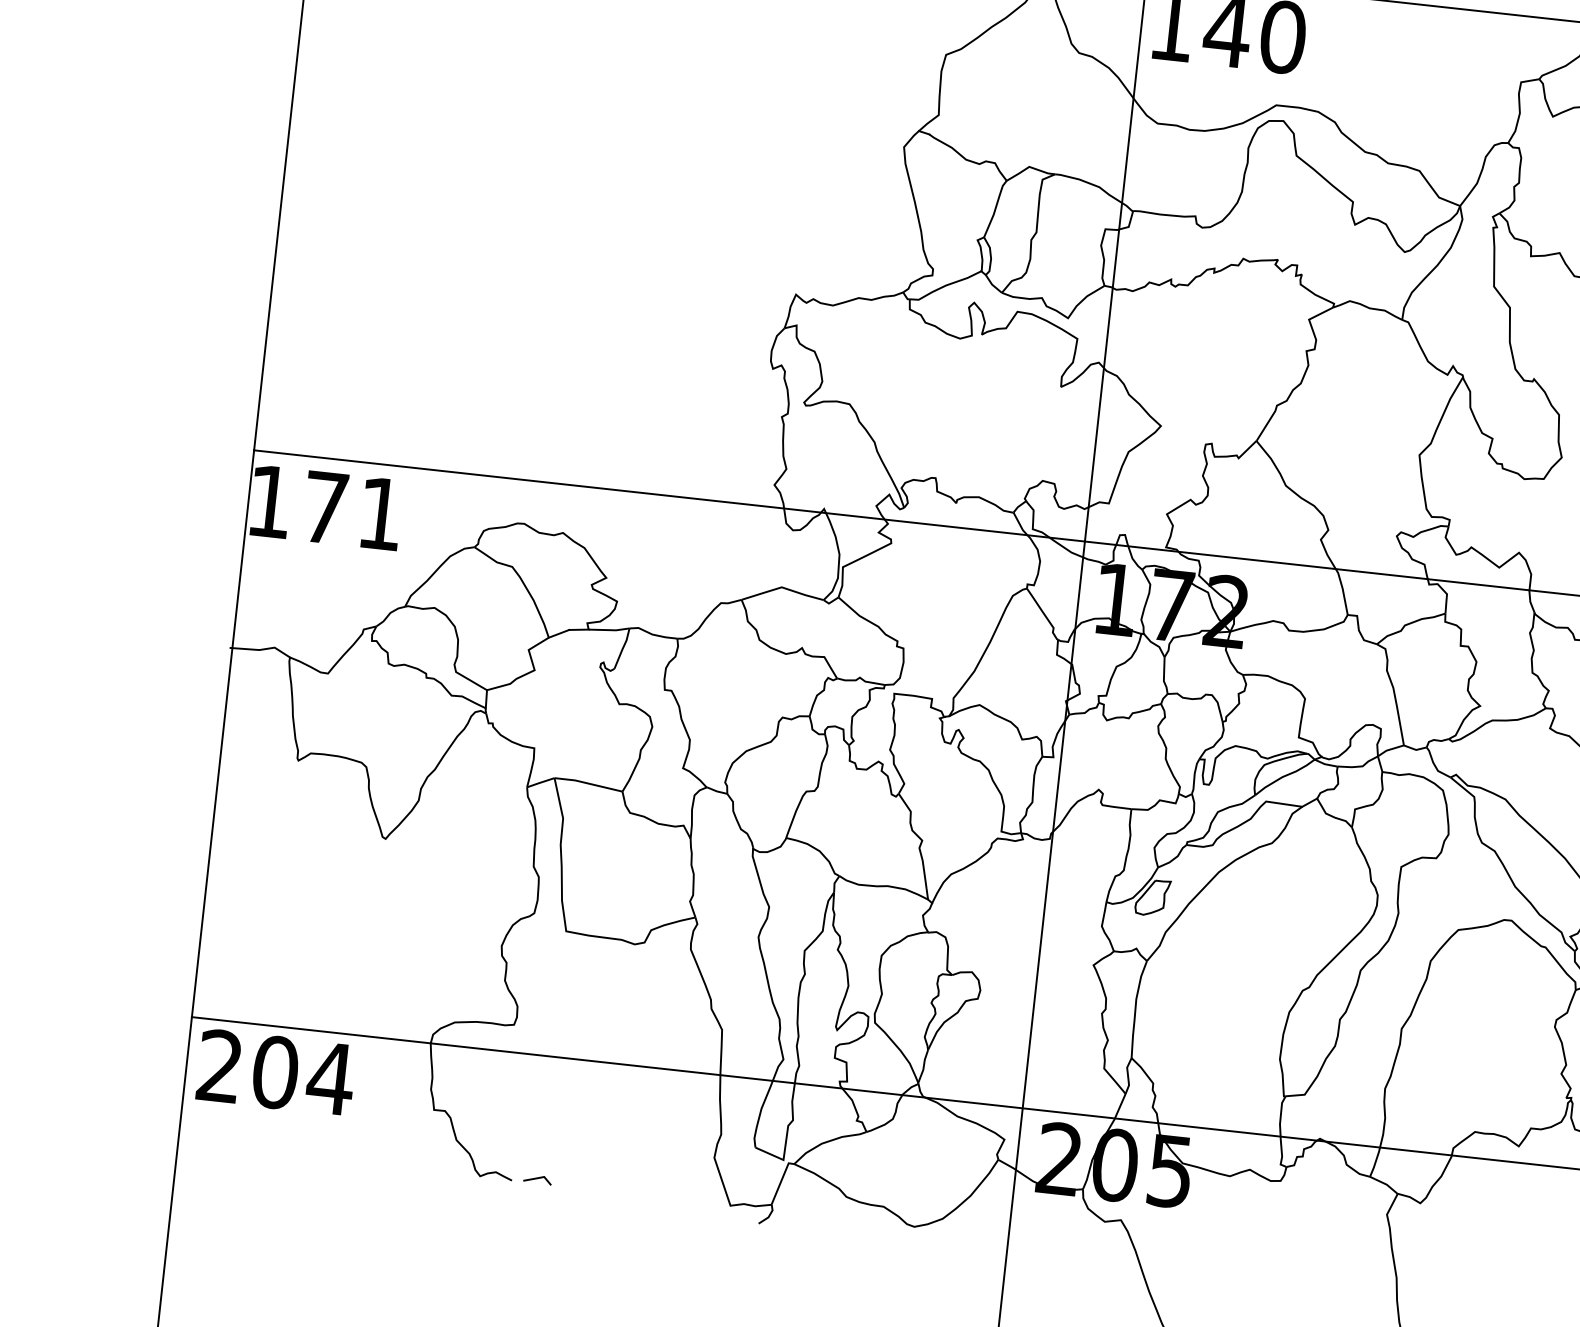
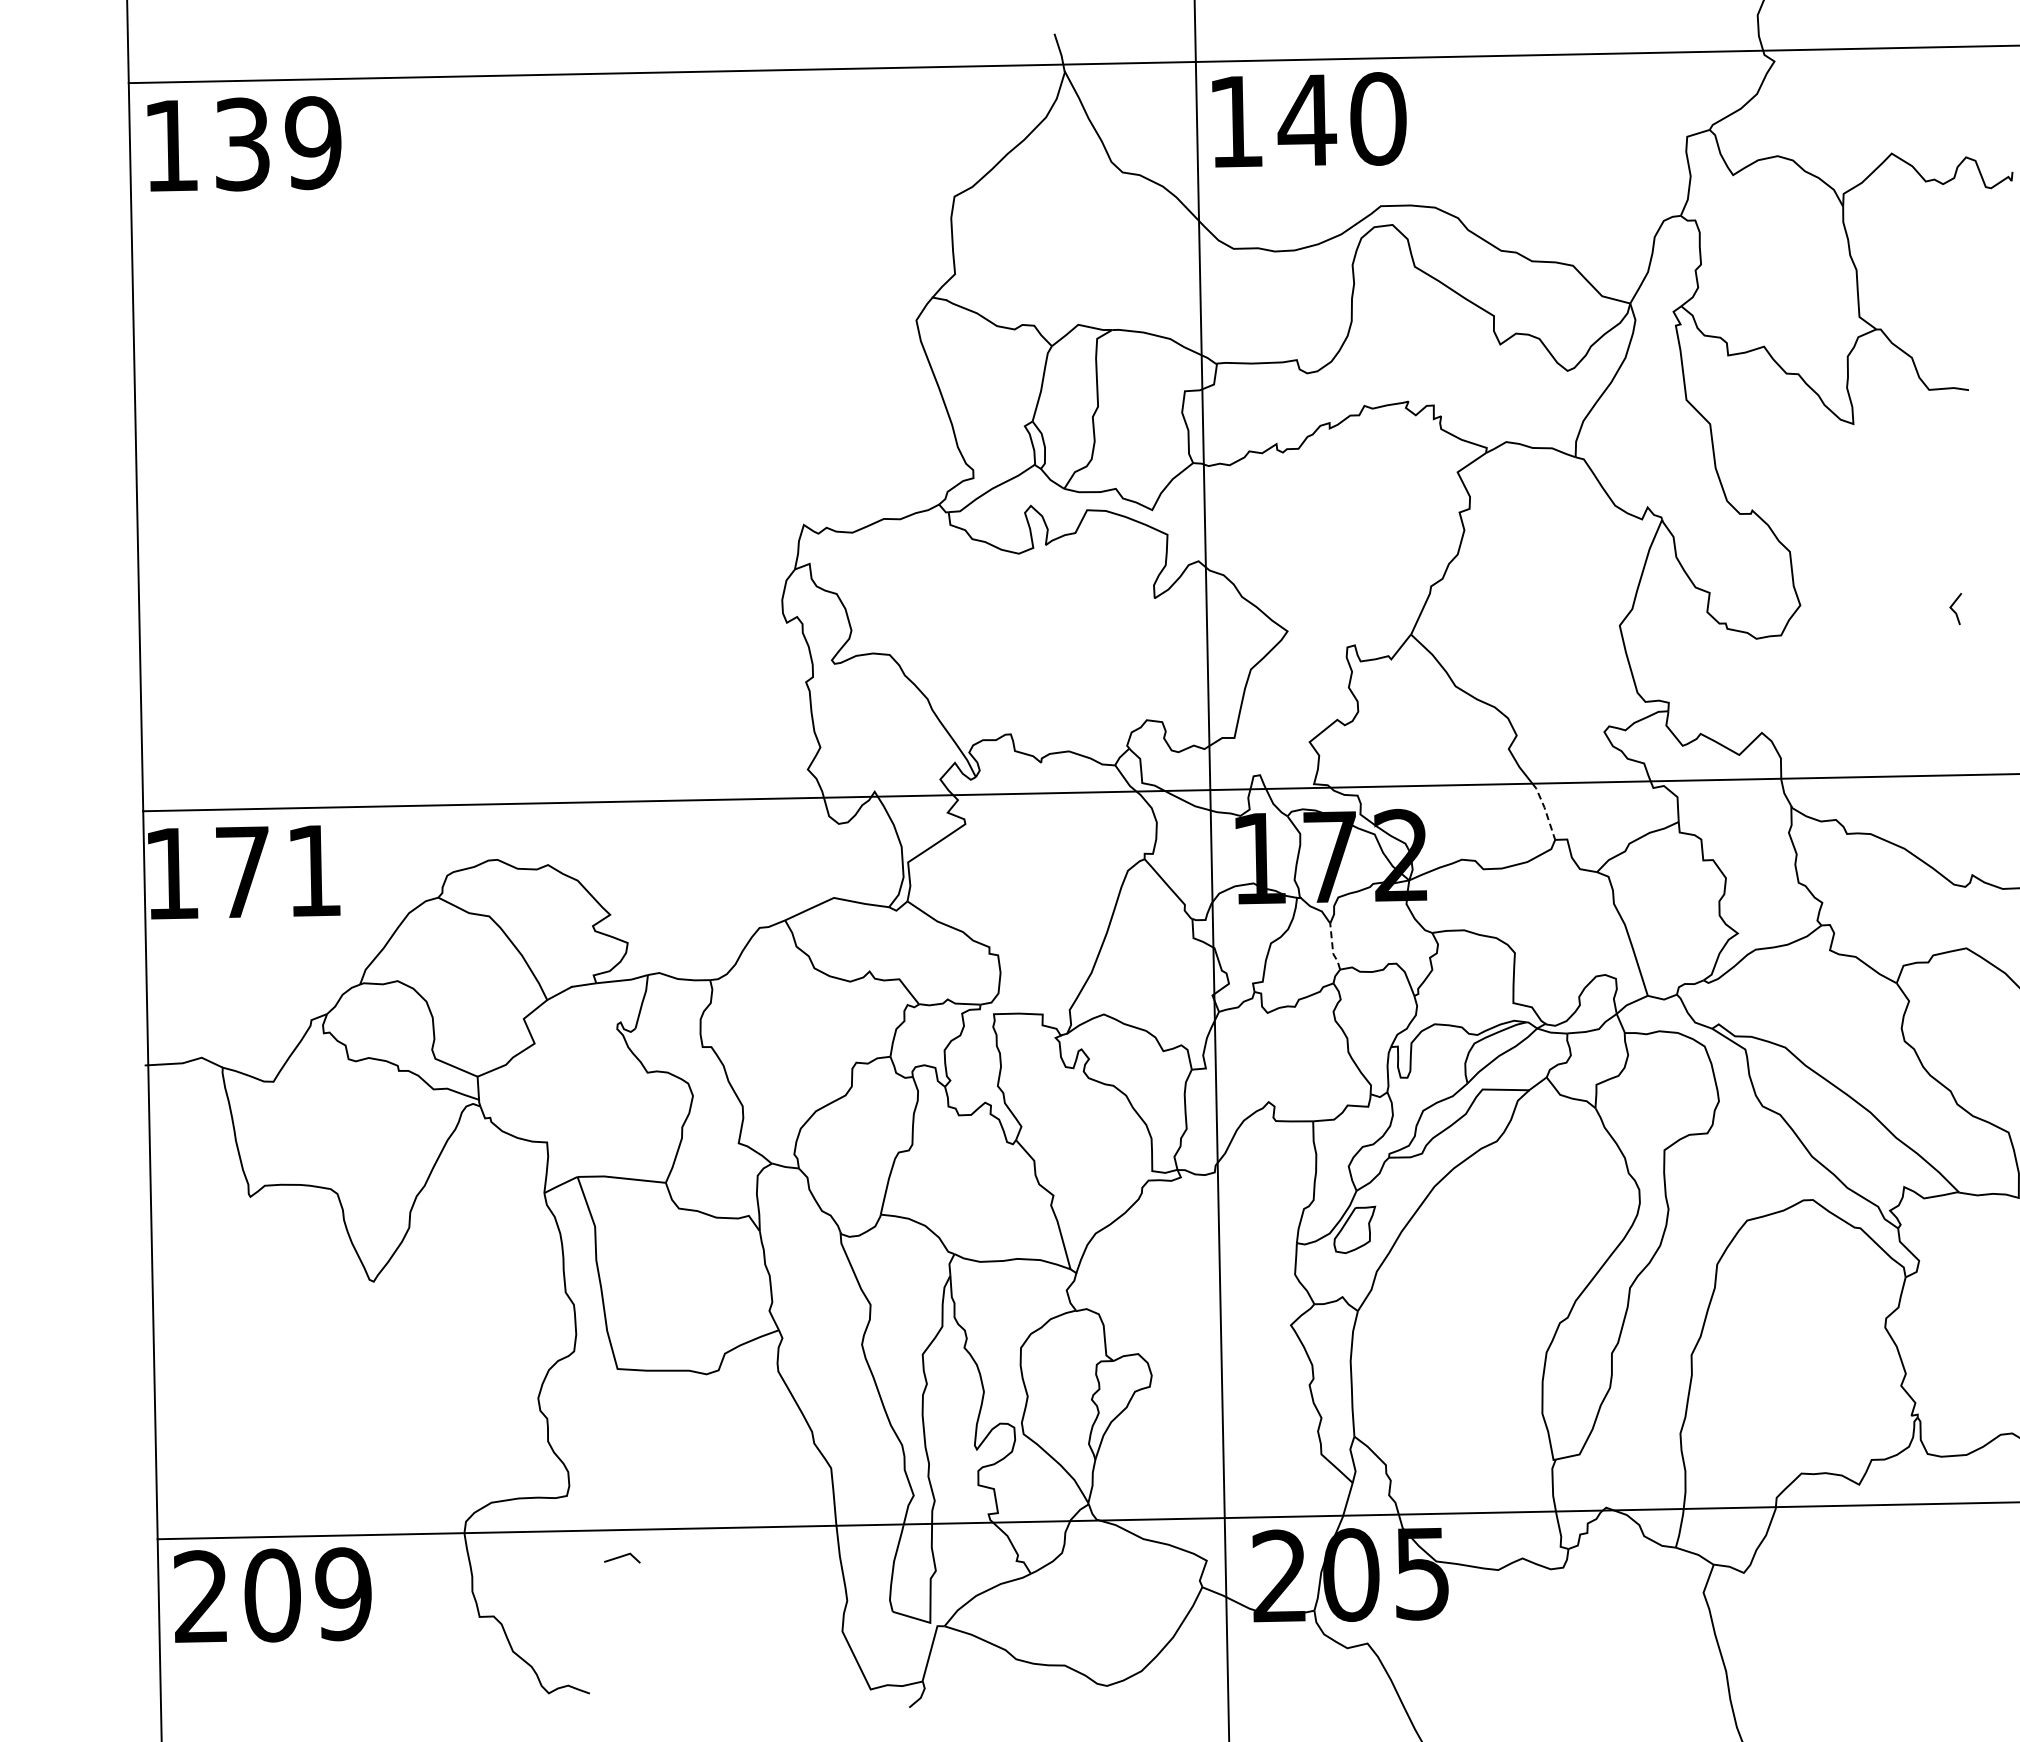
line: (1343, 591) -> (1545, 810), solid -> dashed
line: (1163, 676) -> (1332, 948), solid -> dashed
text: (330, 1078) -> (343, 1594), 204 -> 209
line: (537, 1179) -> (622, 1557), moved

